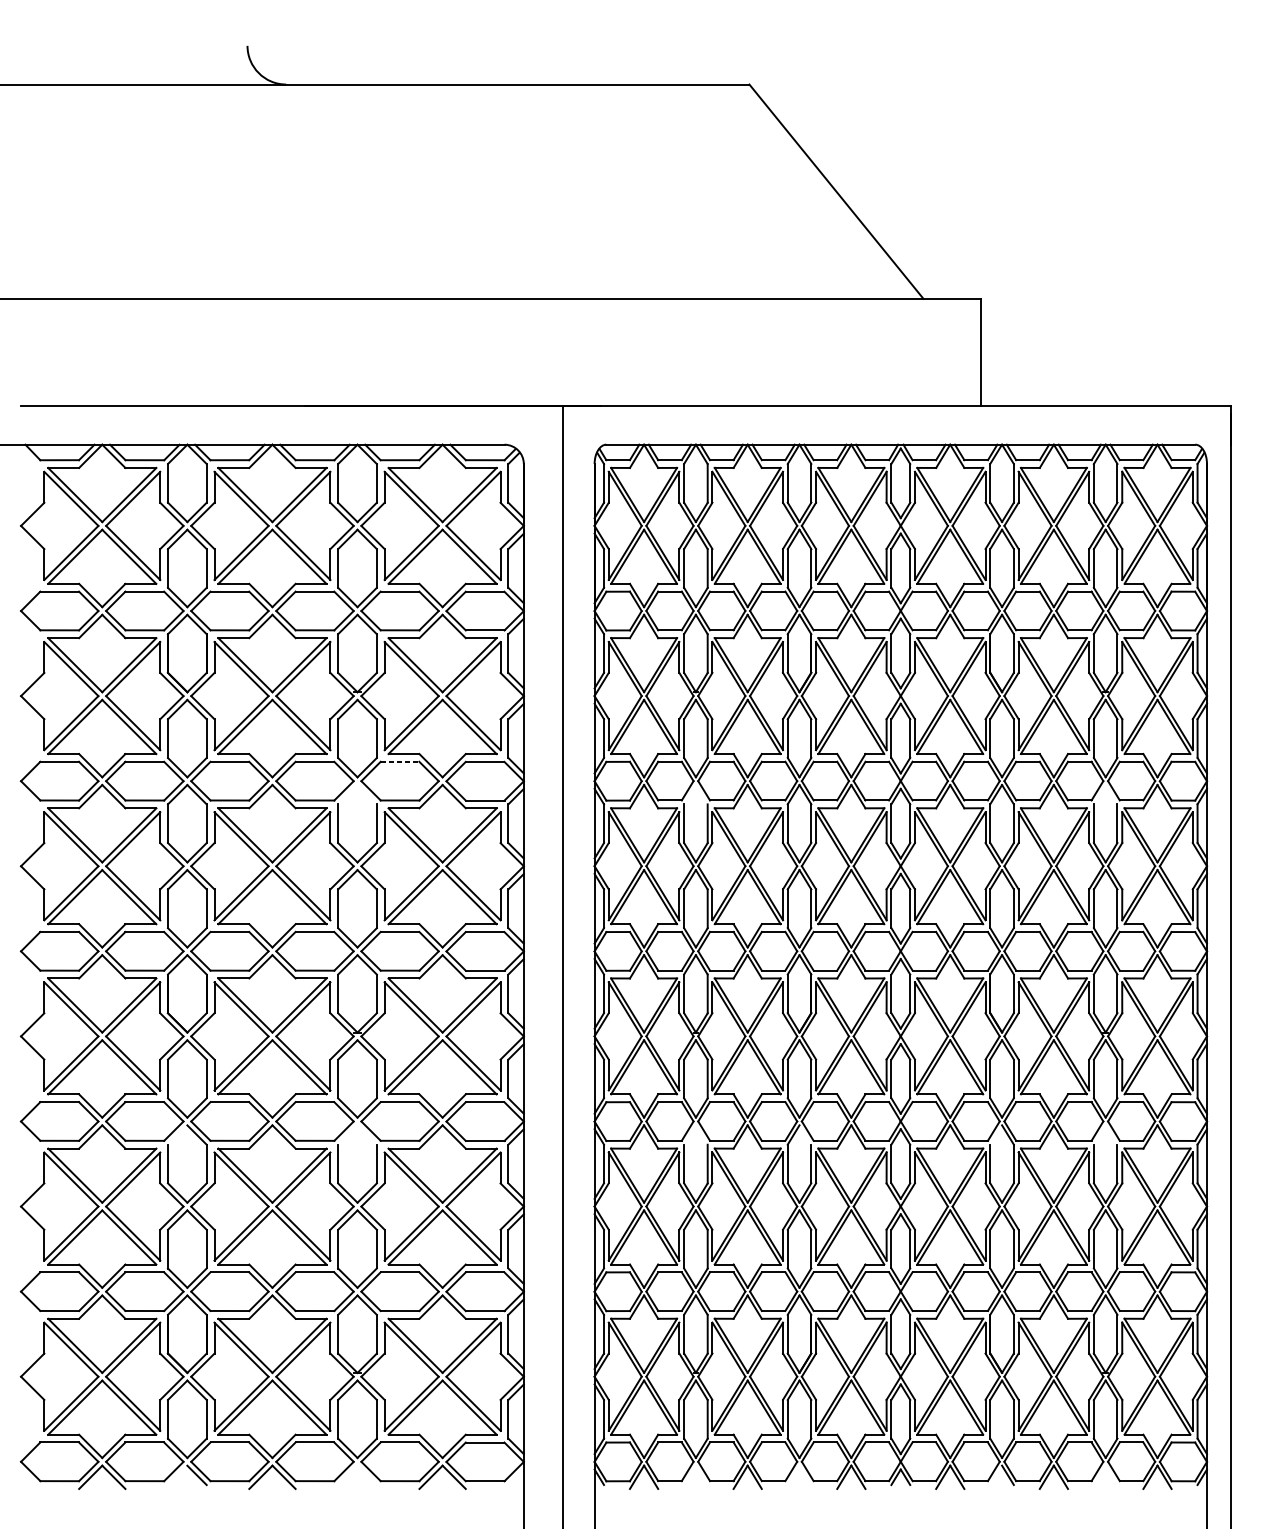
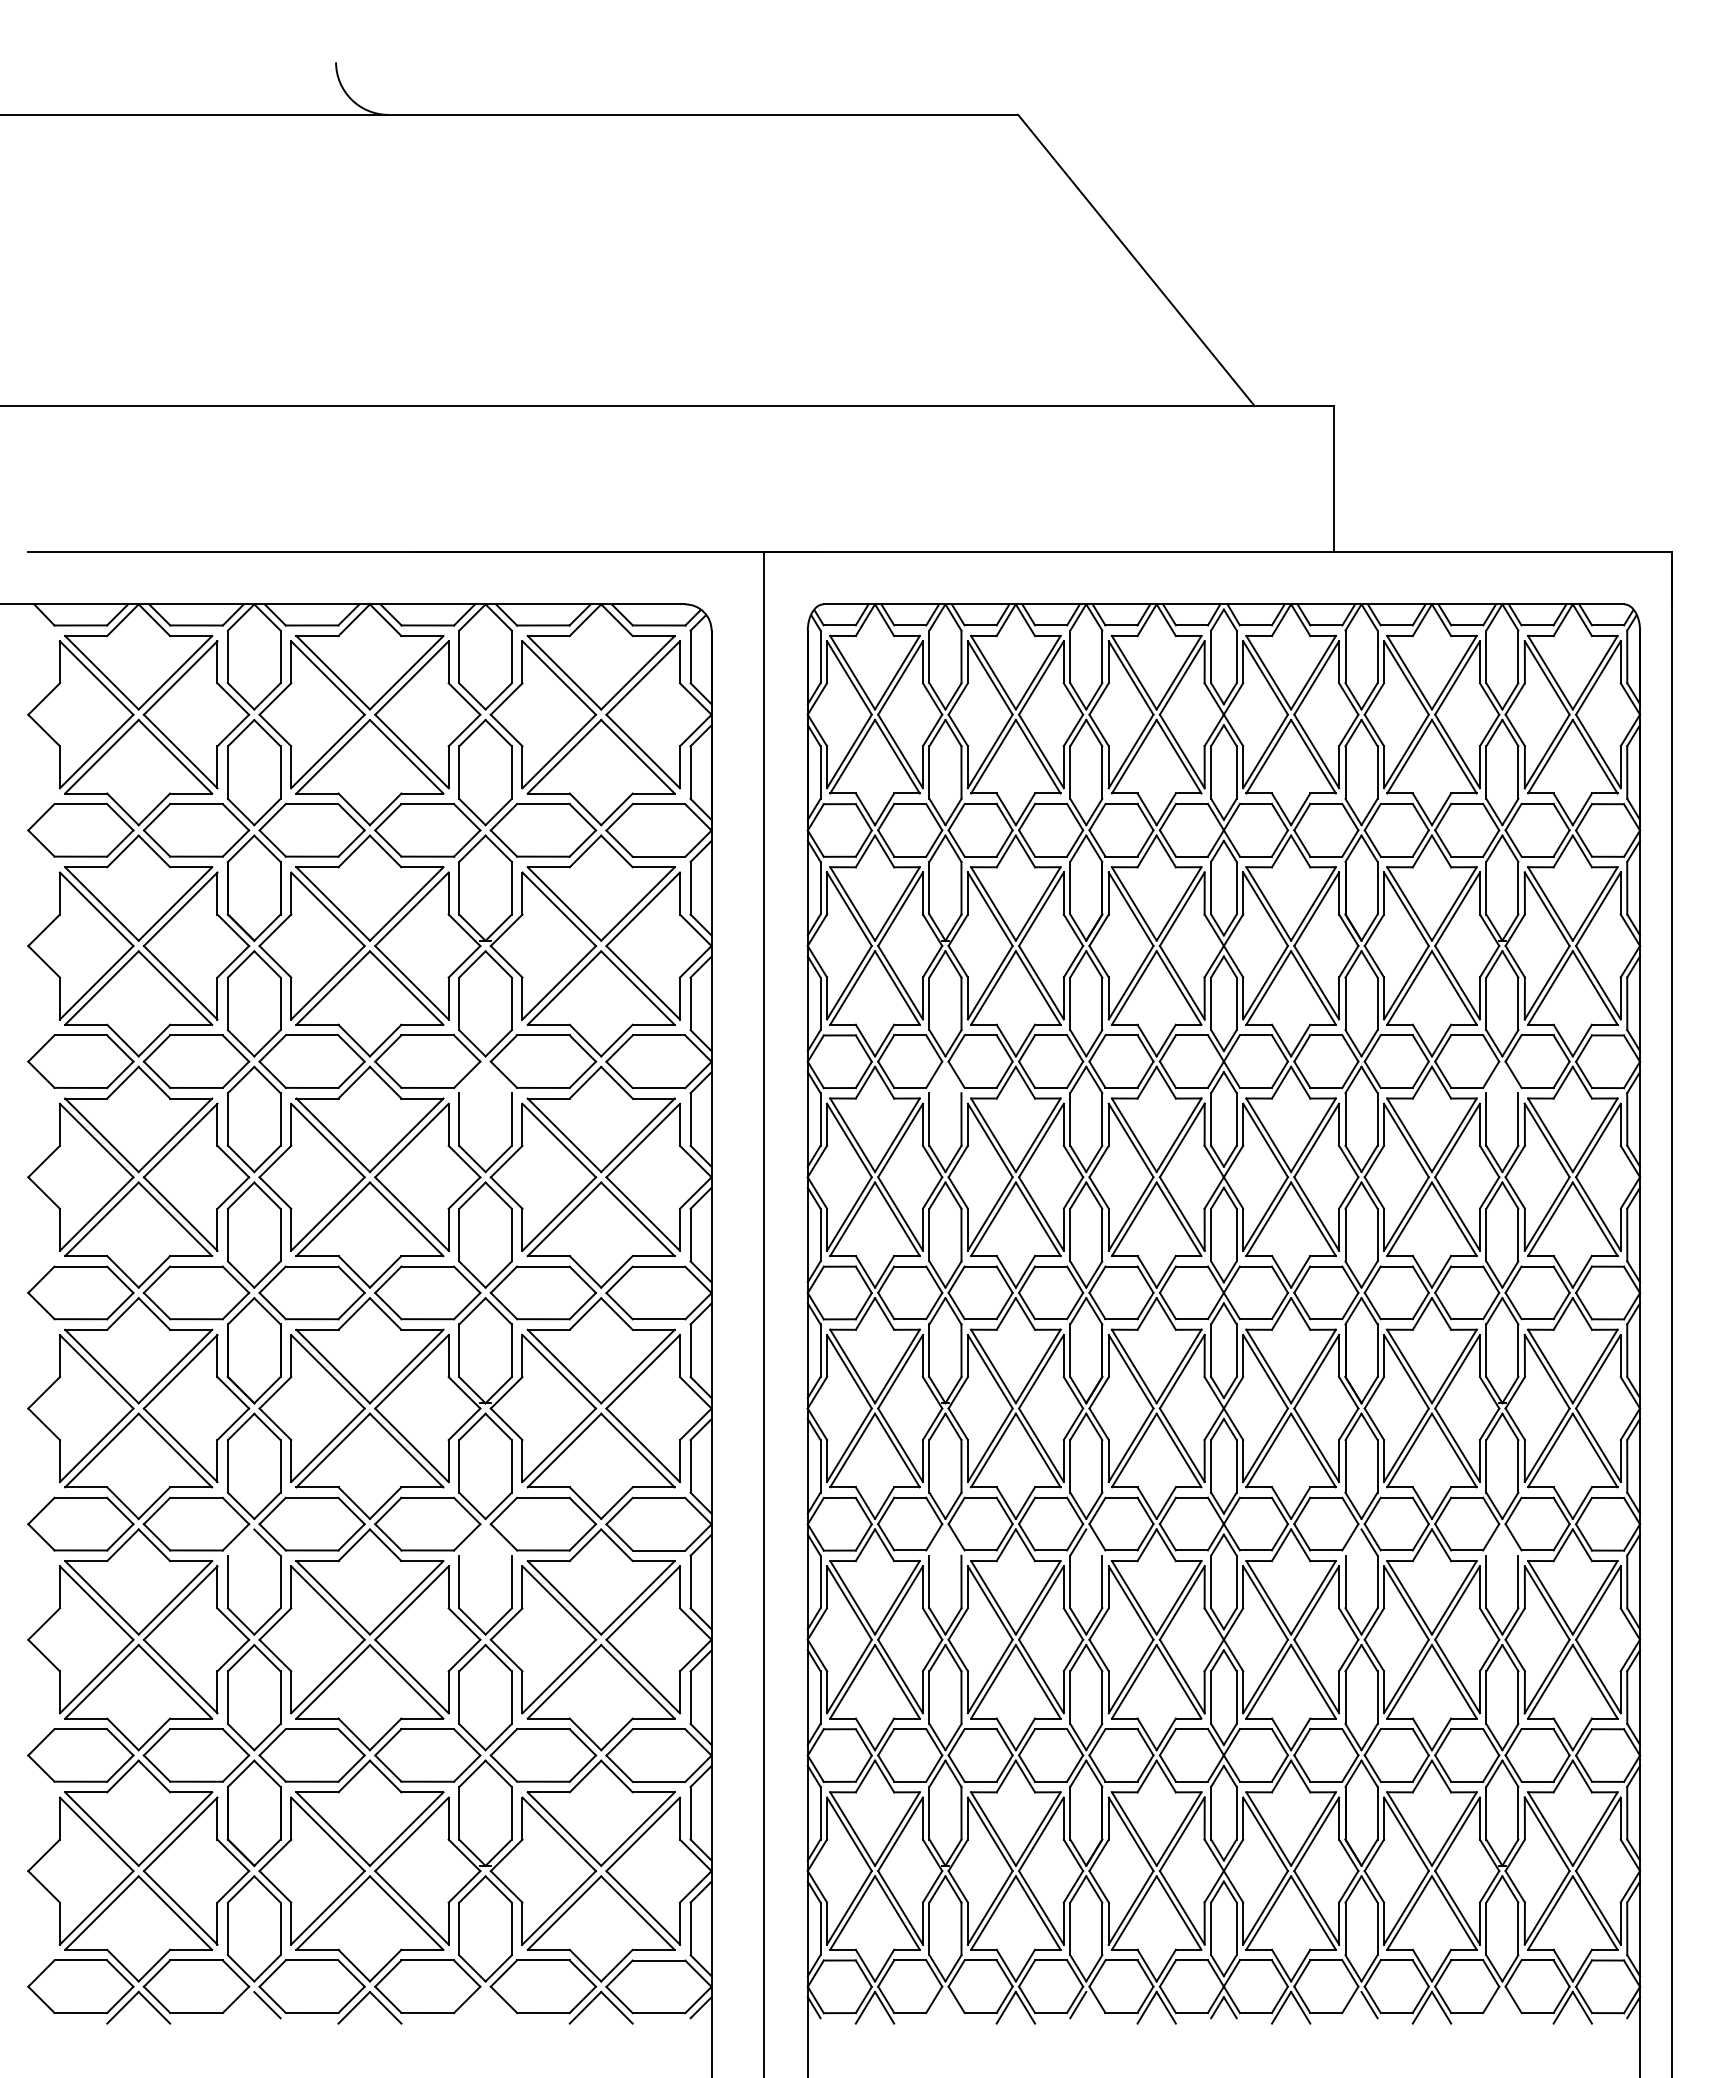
line: (400, 761) -> (543, 1035), dashed -> solid
line: (793, 1474) -> (1078, 2004), added
line: (515, 1477) -> (700, 2007), added

